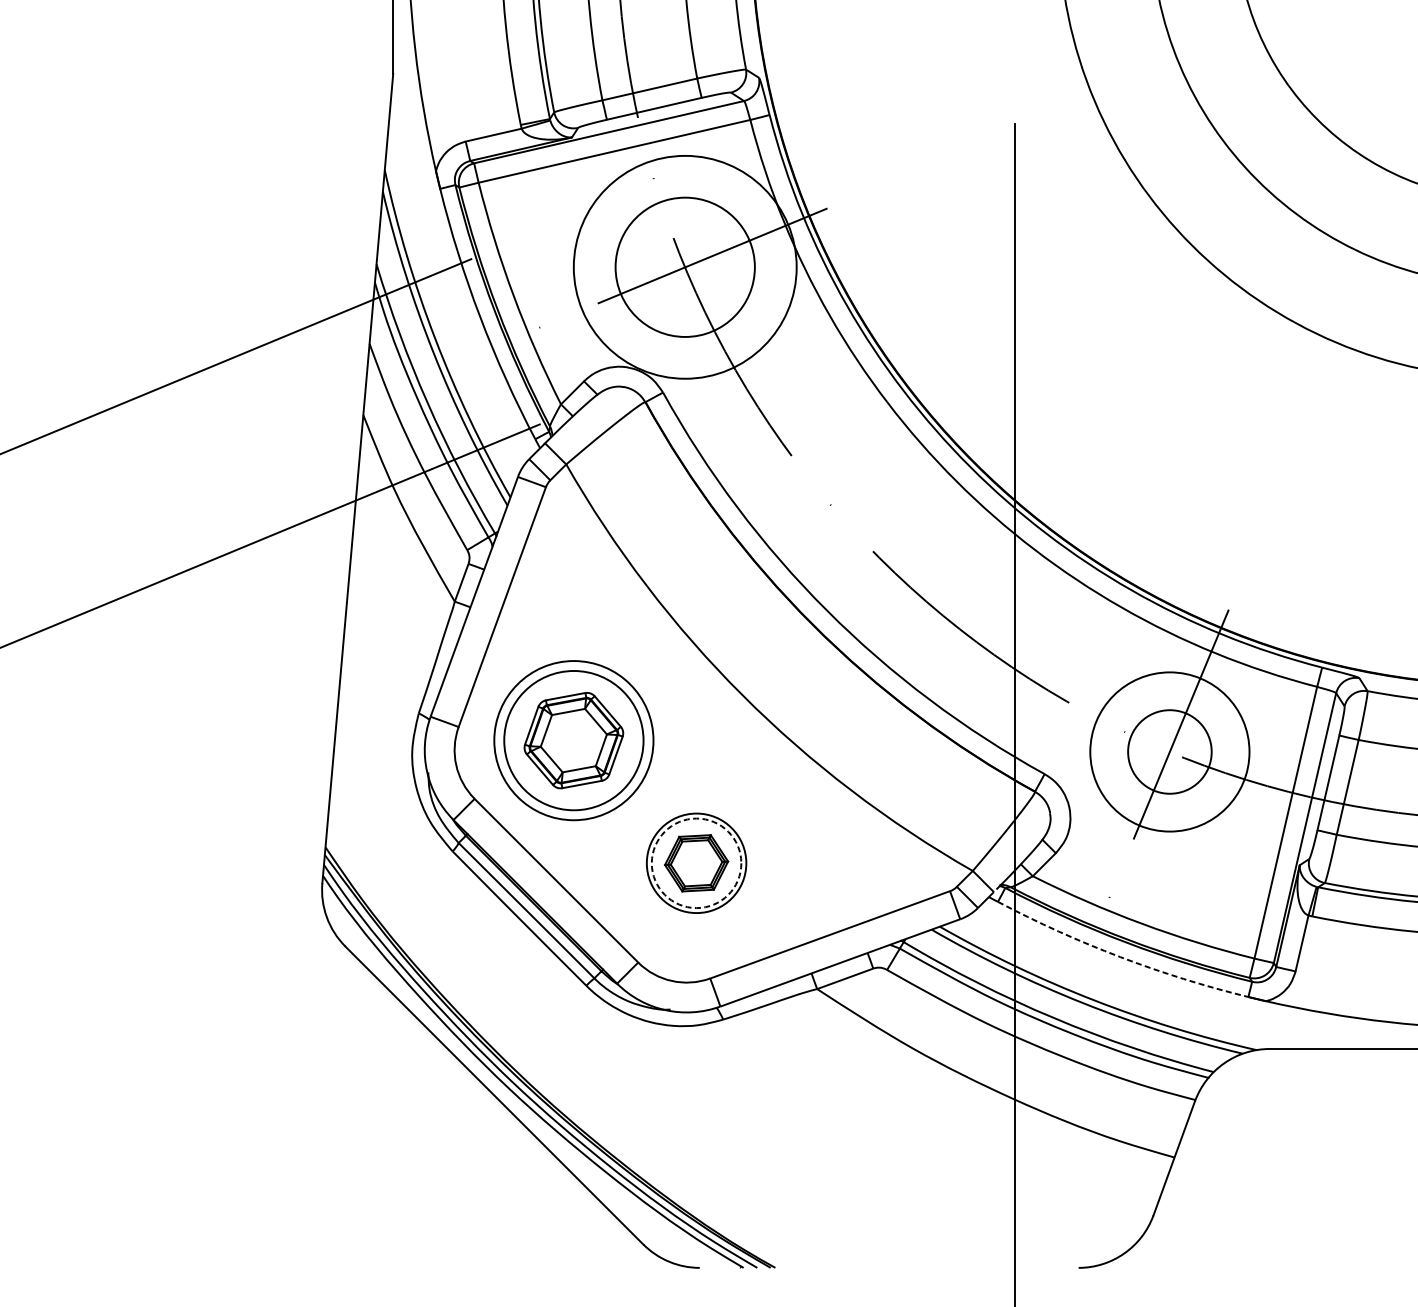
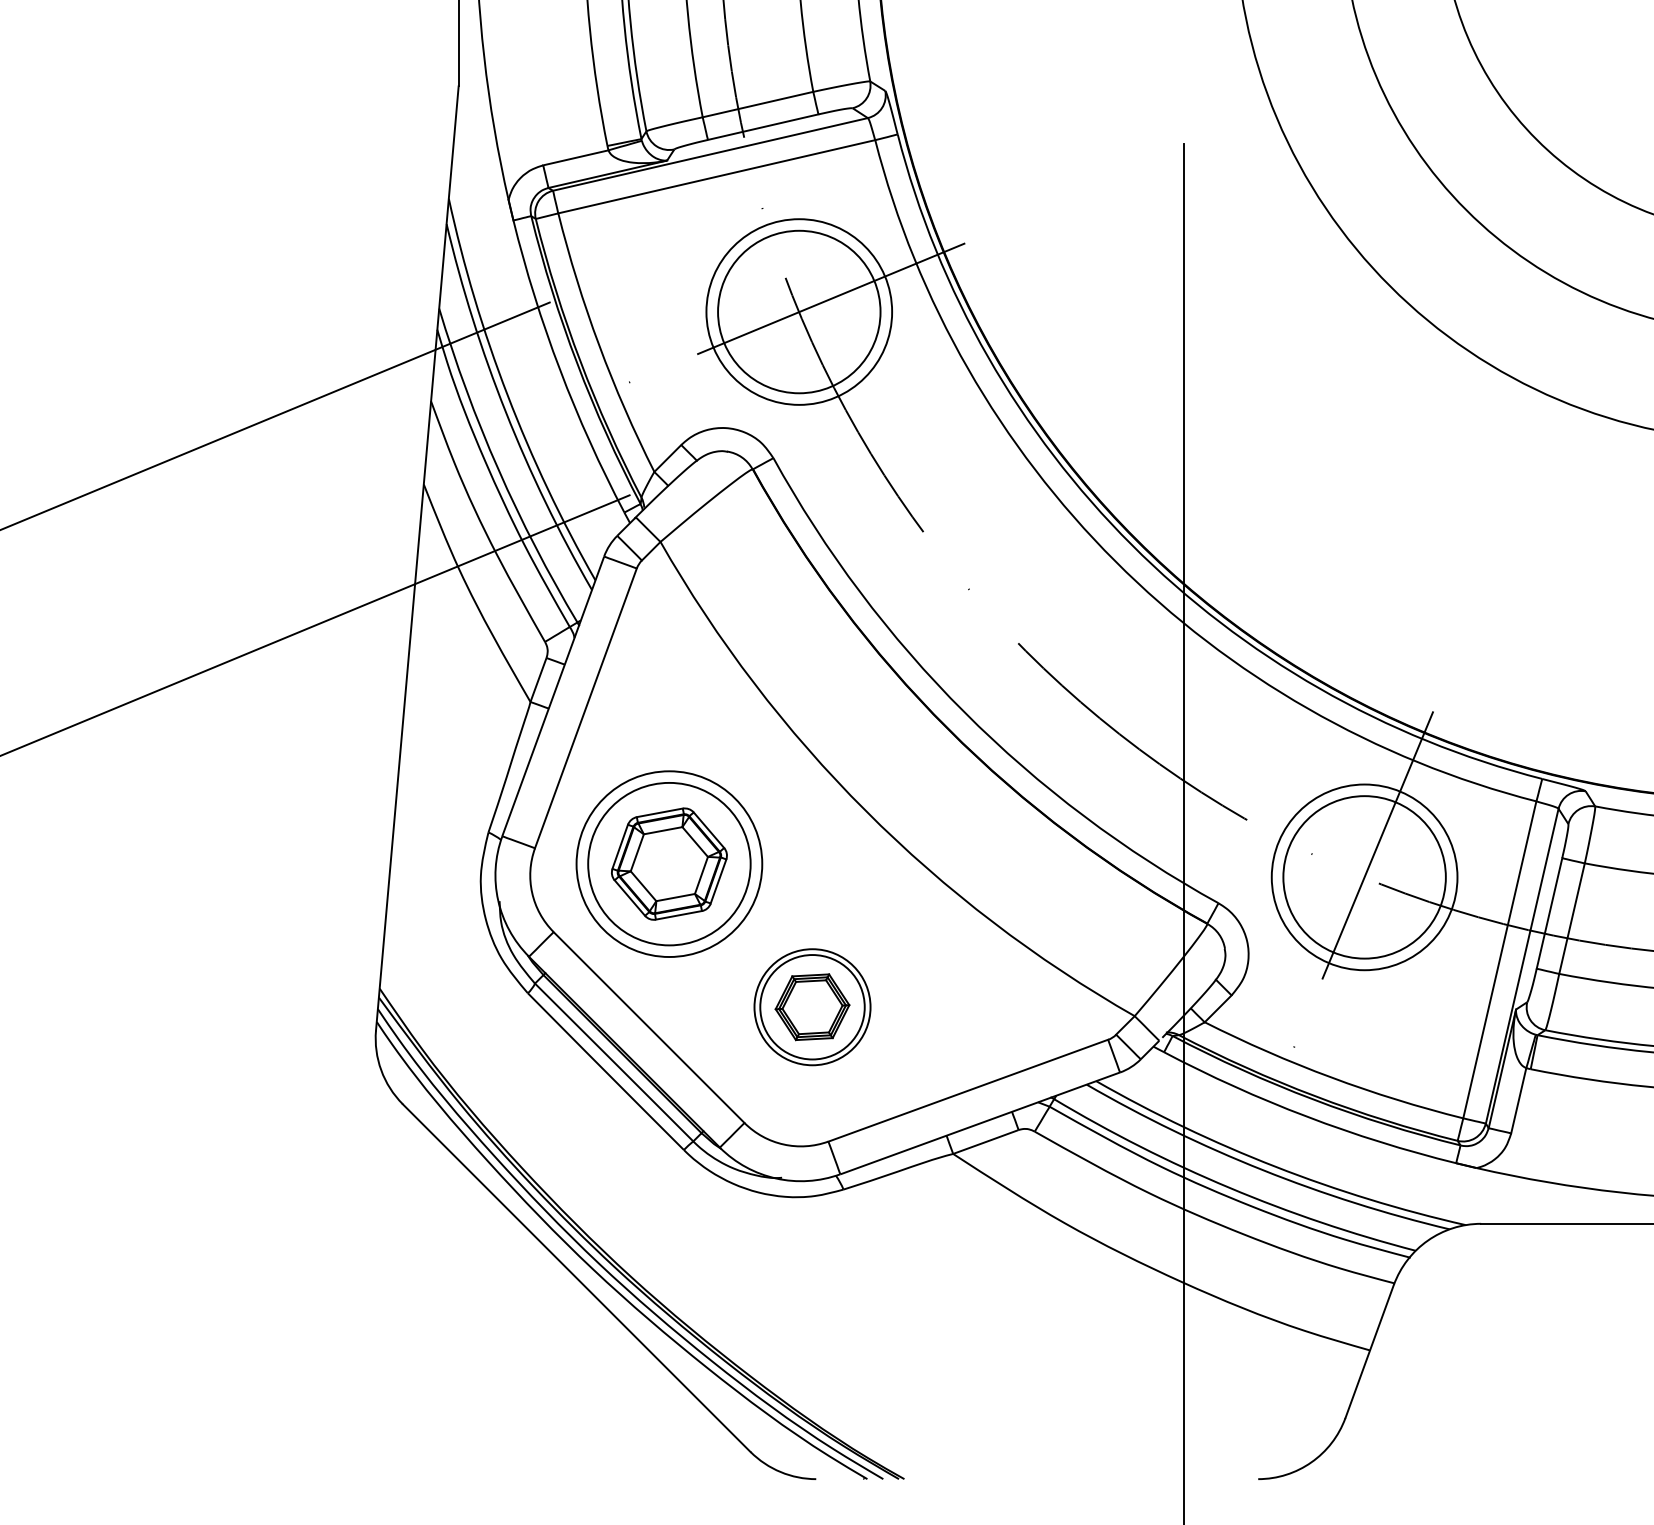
circle: (685, 266) -> (799, 311), size x0.71
circle: (1169, 752) -> (1364, 877), size x1.67
circle: (696, 863) -> (812, 1007), dashed -> solid
arc: (1120, 956) -> (1306, 1116), dashed -> solid

